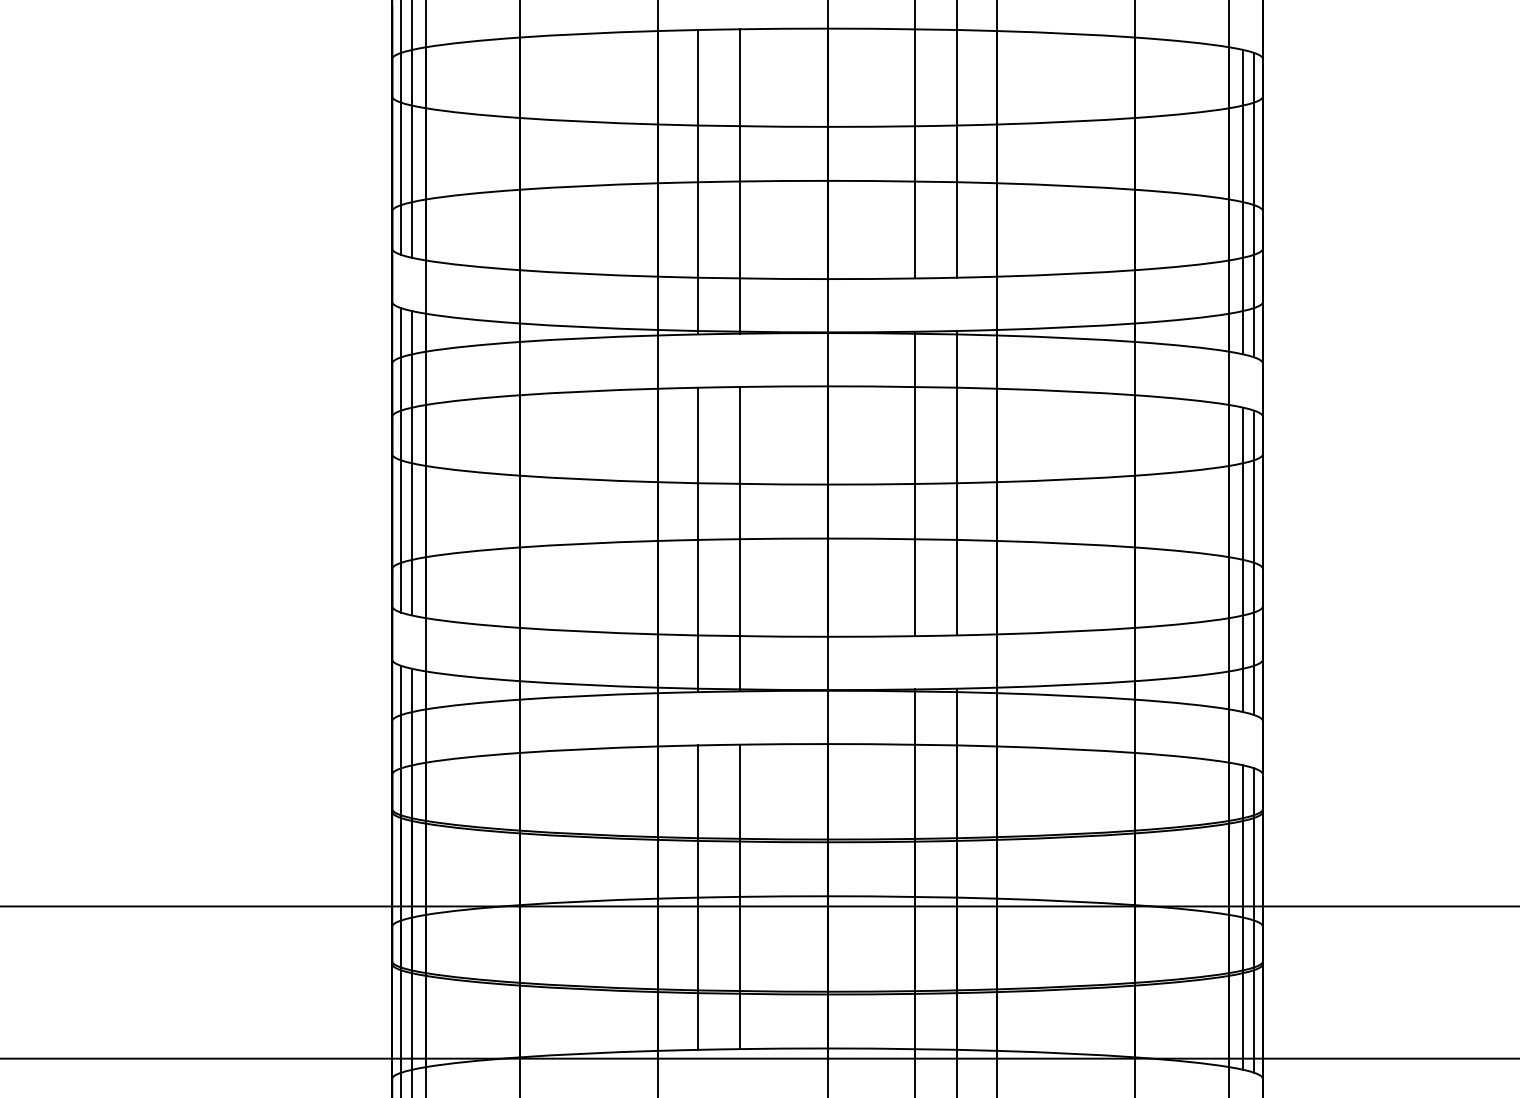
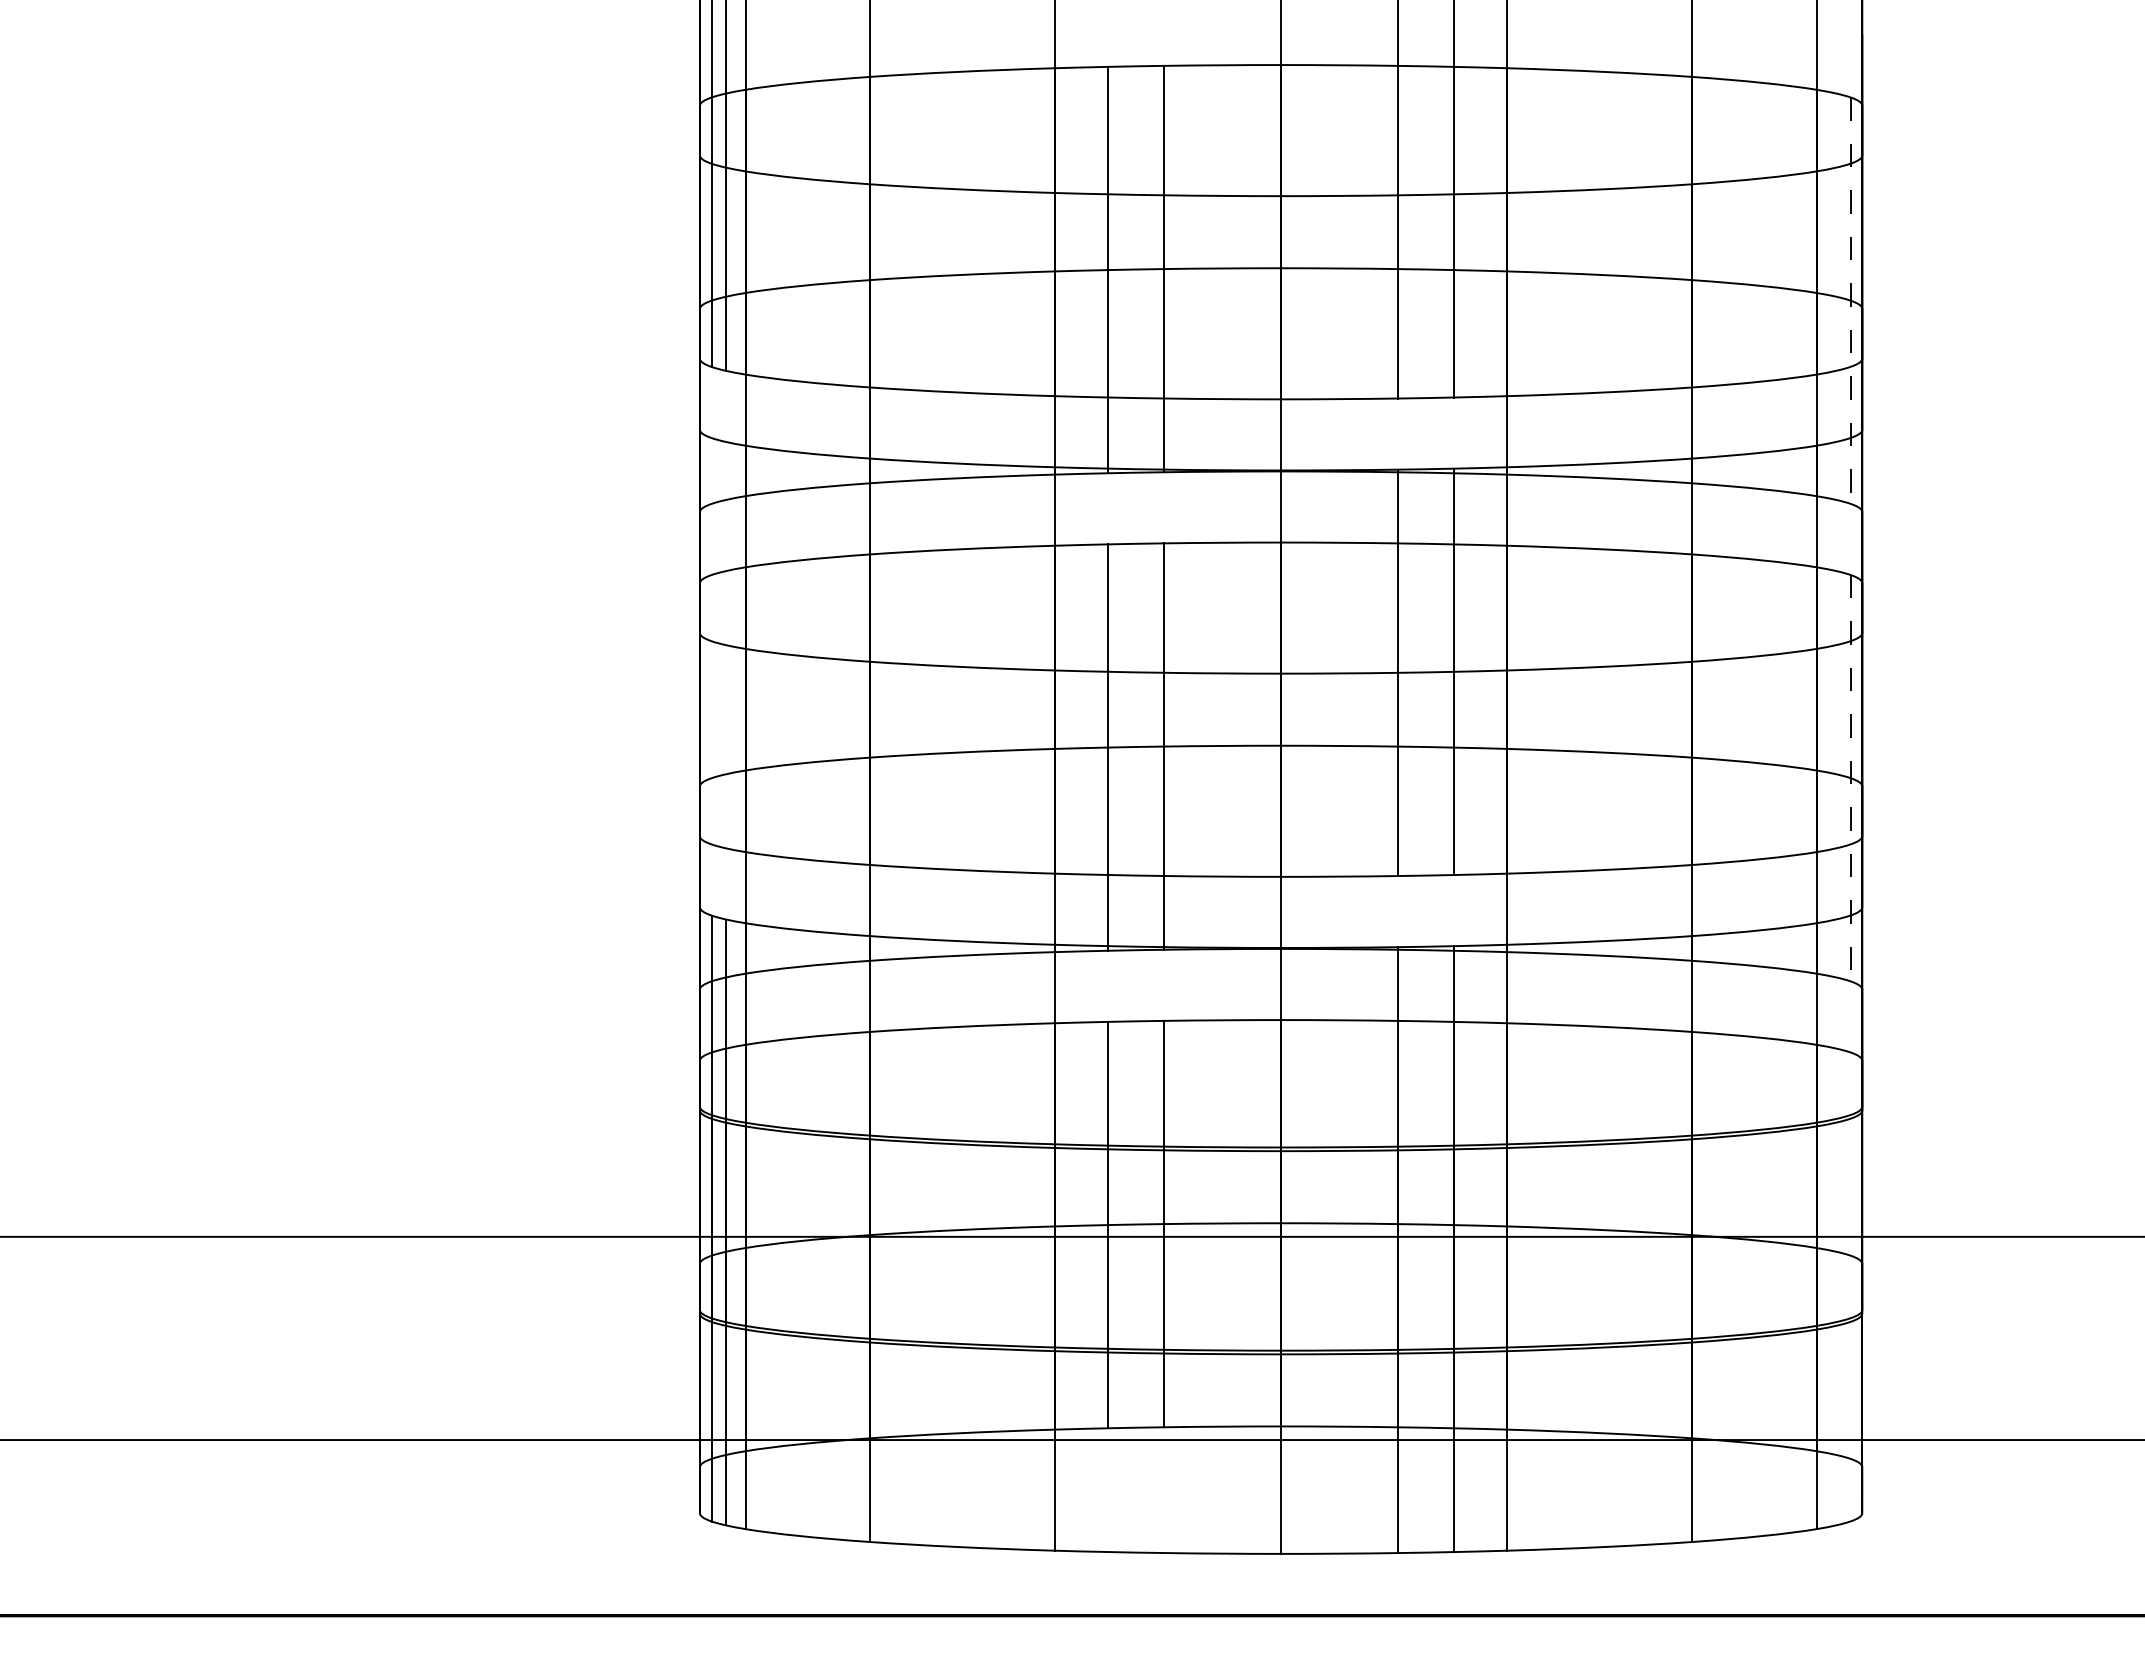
line: (1243, 202) -> (1836, 296), removed
line: (1254, 205) -> (1850, 301), solid -> dashed
line: (400, 460) -> (711, 641), removed
line: (412, 462) -> (726, 644), removed
line: (1243, 560) -> (1836, 774), removed
line: (1254, 563) -> (1850, 778), solid -> dashed
line: (1243, 917) -> (1836, 1251), removed
line: (1254, 920) -> (1850, 1255), removed

